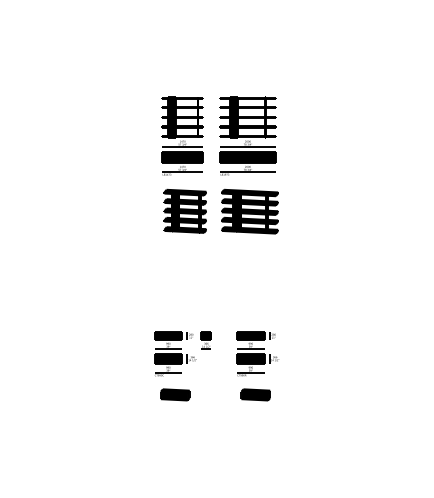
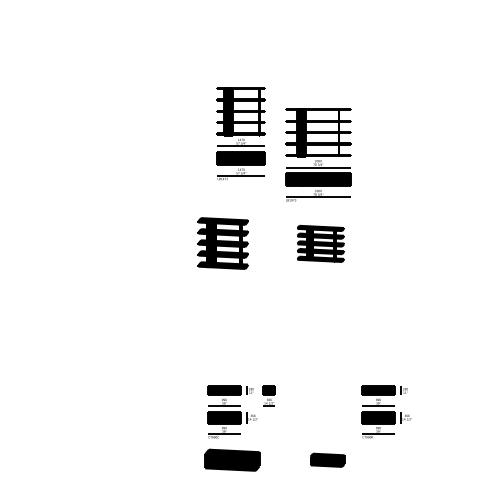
part: (182, 135) -> (241, 132), moved
part: (184, 210) -> (222, 242), moved
part: (249, 211) -> (320, 243), size x0.7
part: (257, 353) -> (386, 411), moved
part: (175, 394) -> (232, 459), size x1.6

